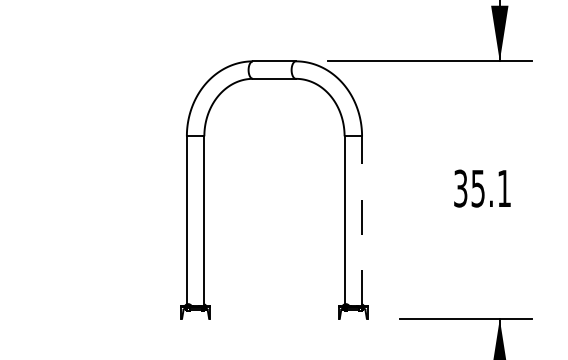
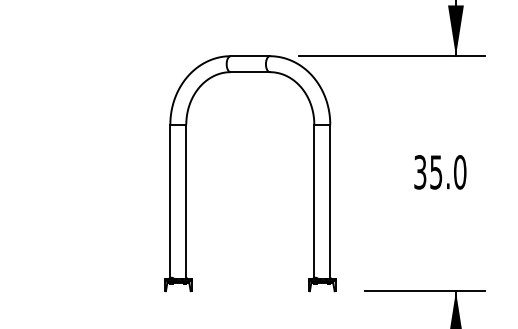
text: (504, 188) -> (460, 172), 35.1 -> 35.0
line: (362, 220) -> (330, 201), dashed -> solid

